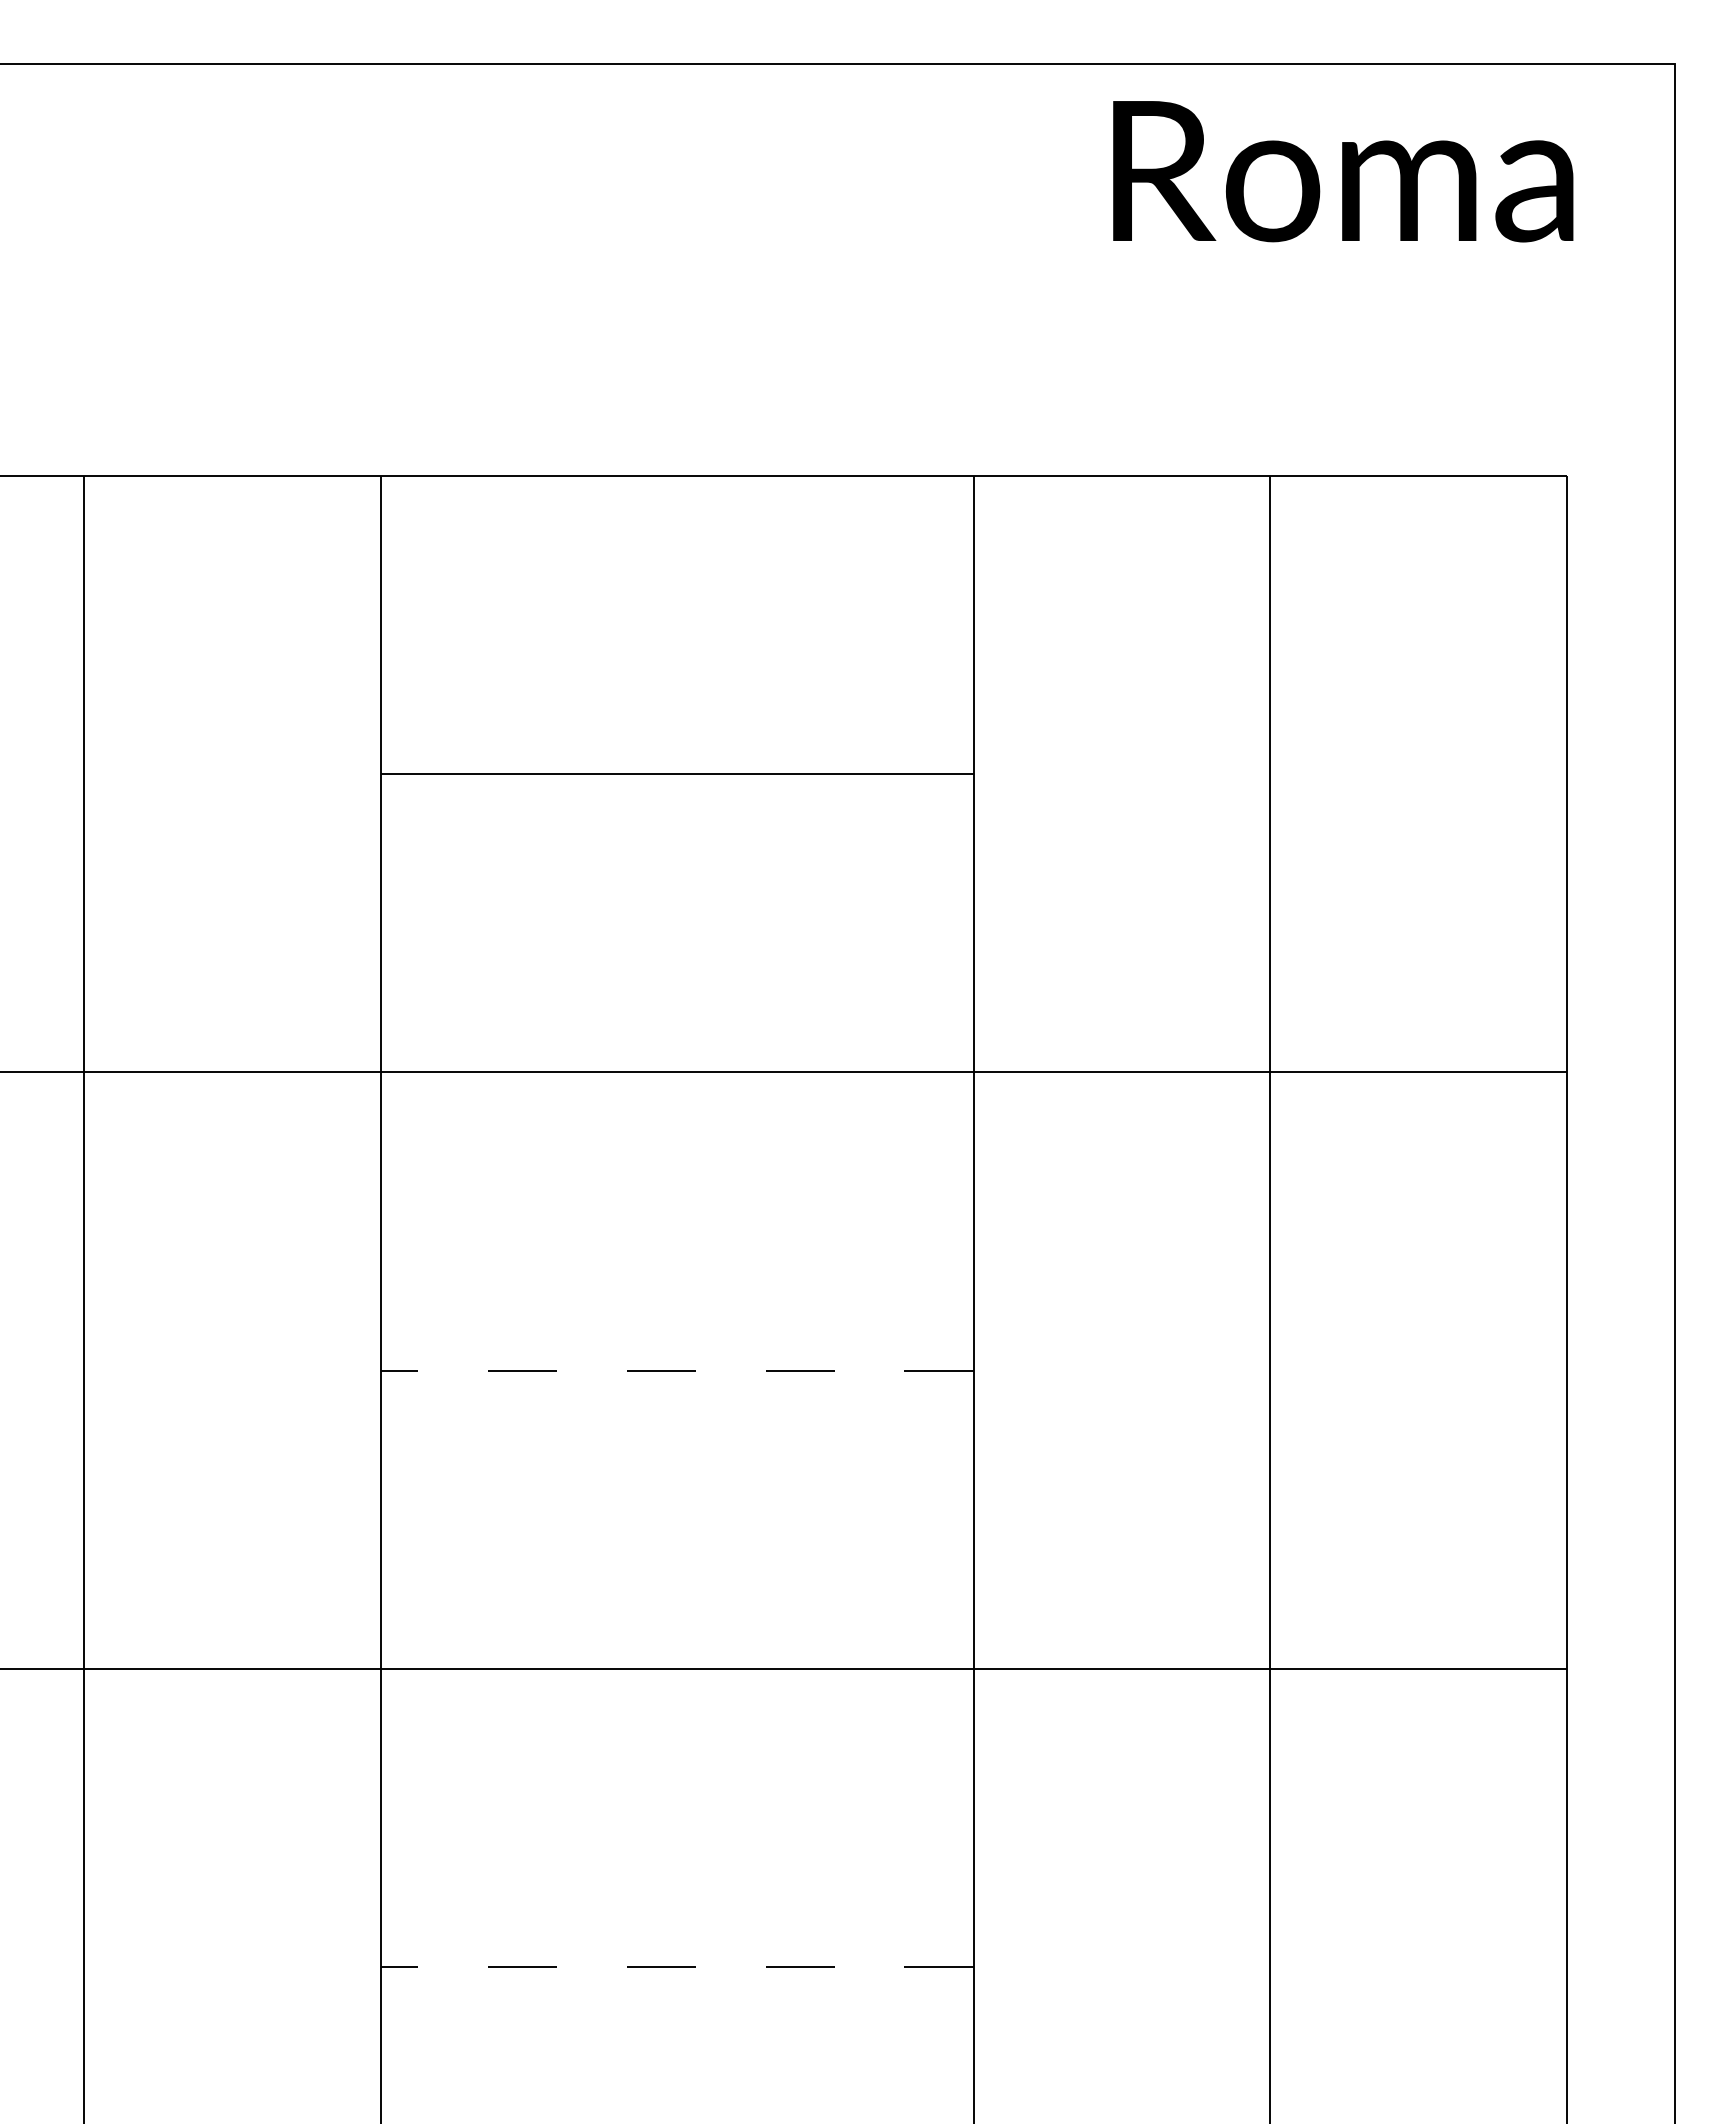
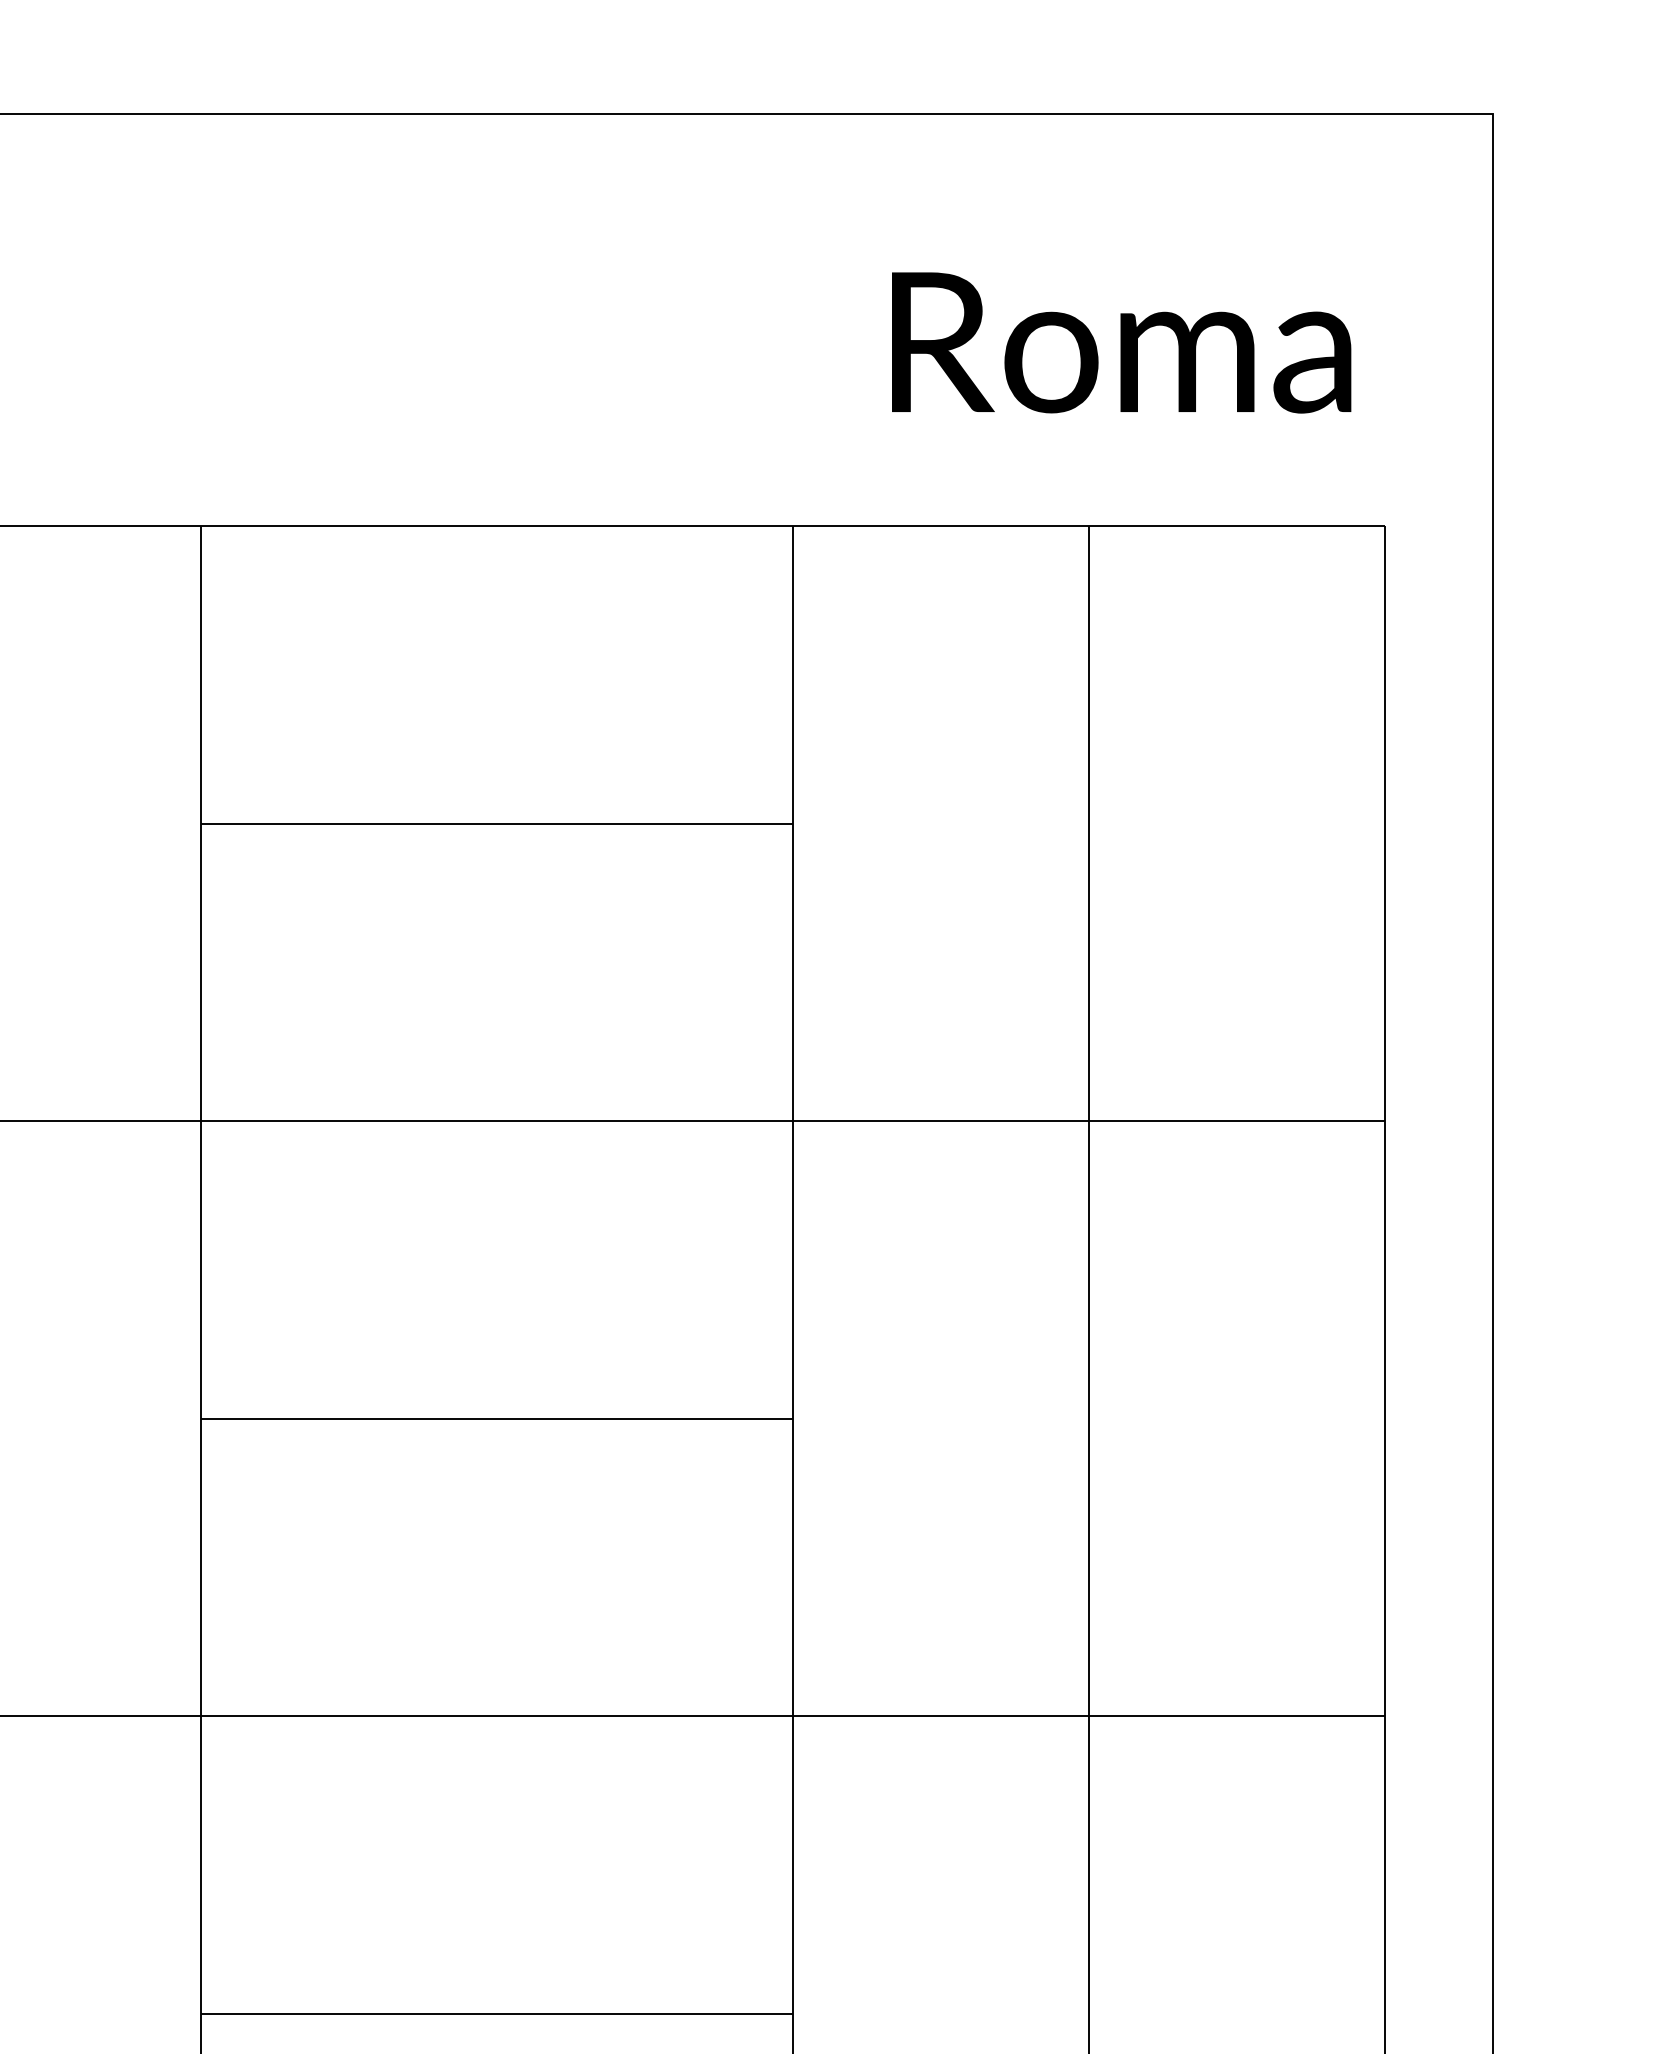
text: (1343, 171) -> (1121, 342), moved
line: (677, 1370) -> (497, 1418), dashed -> solid
line: (677, 1966) -> (497, 2013), dashed -> solid

